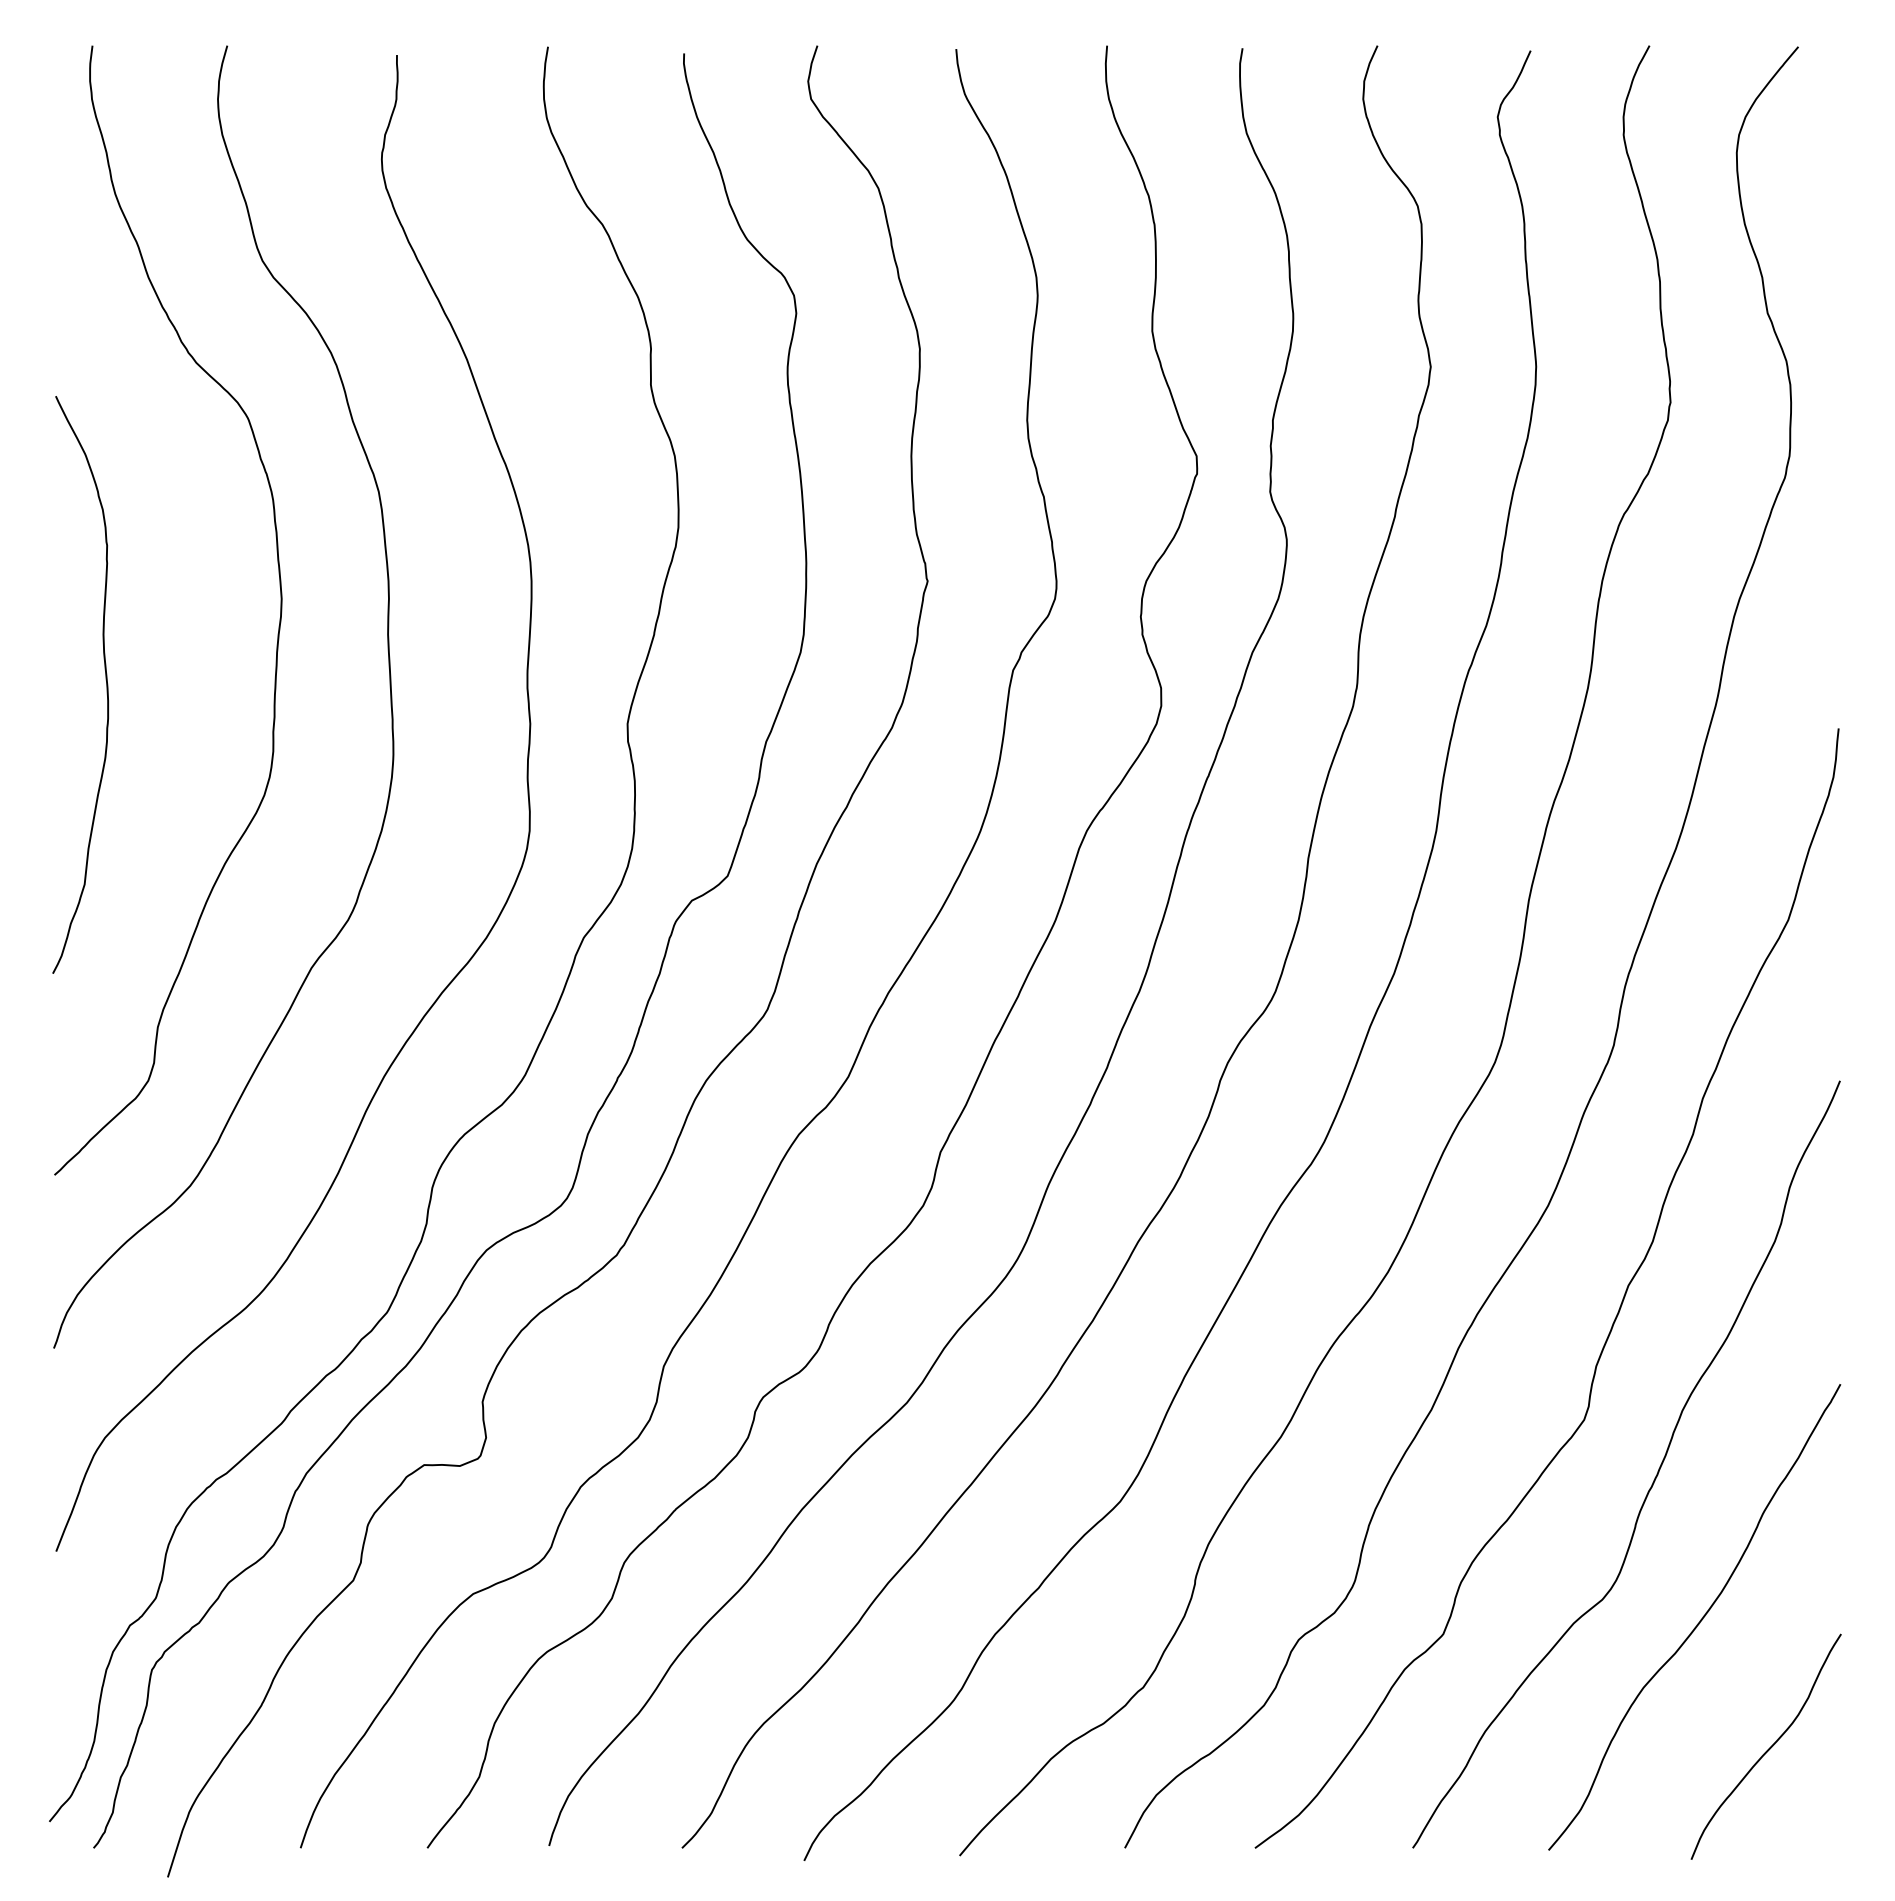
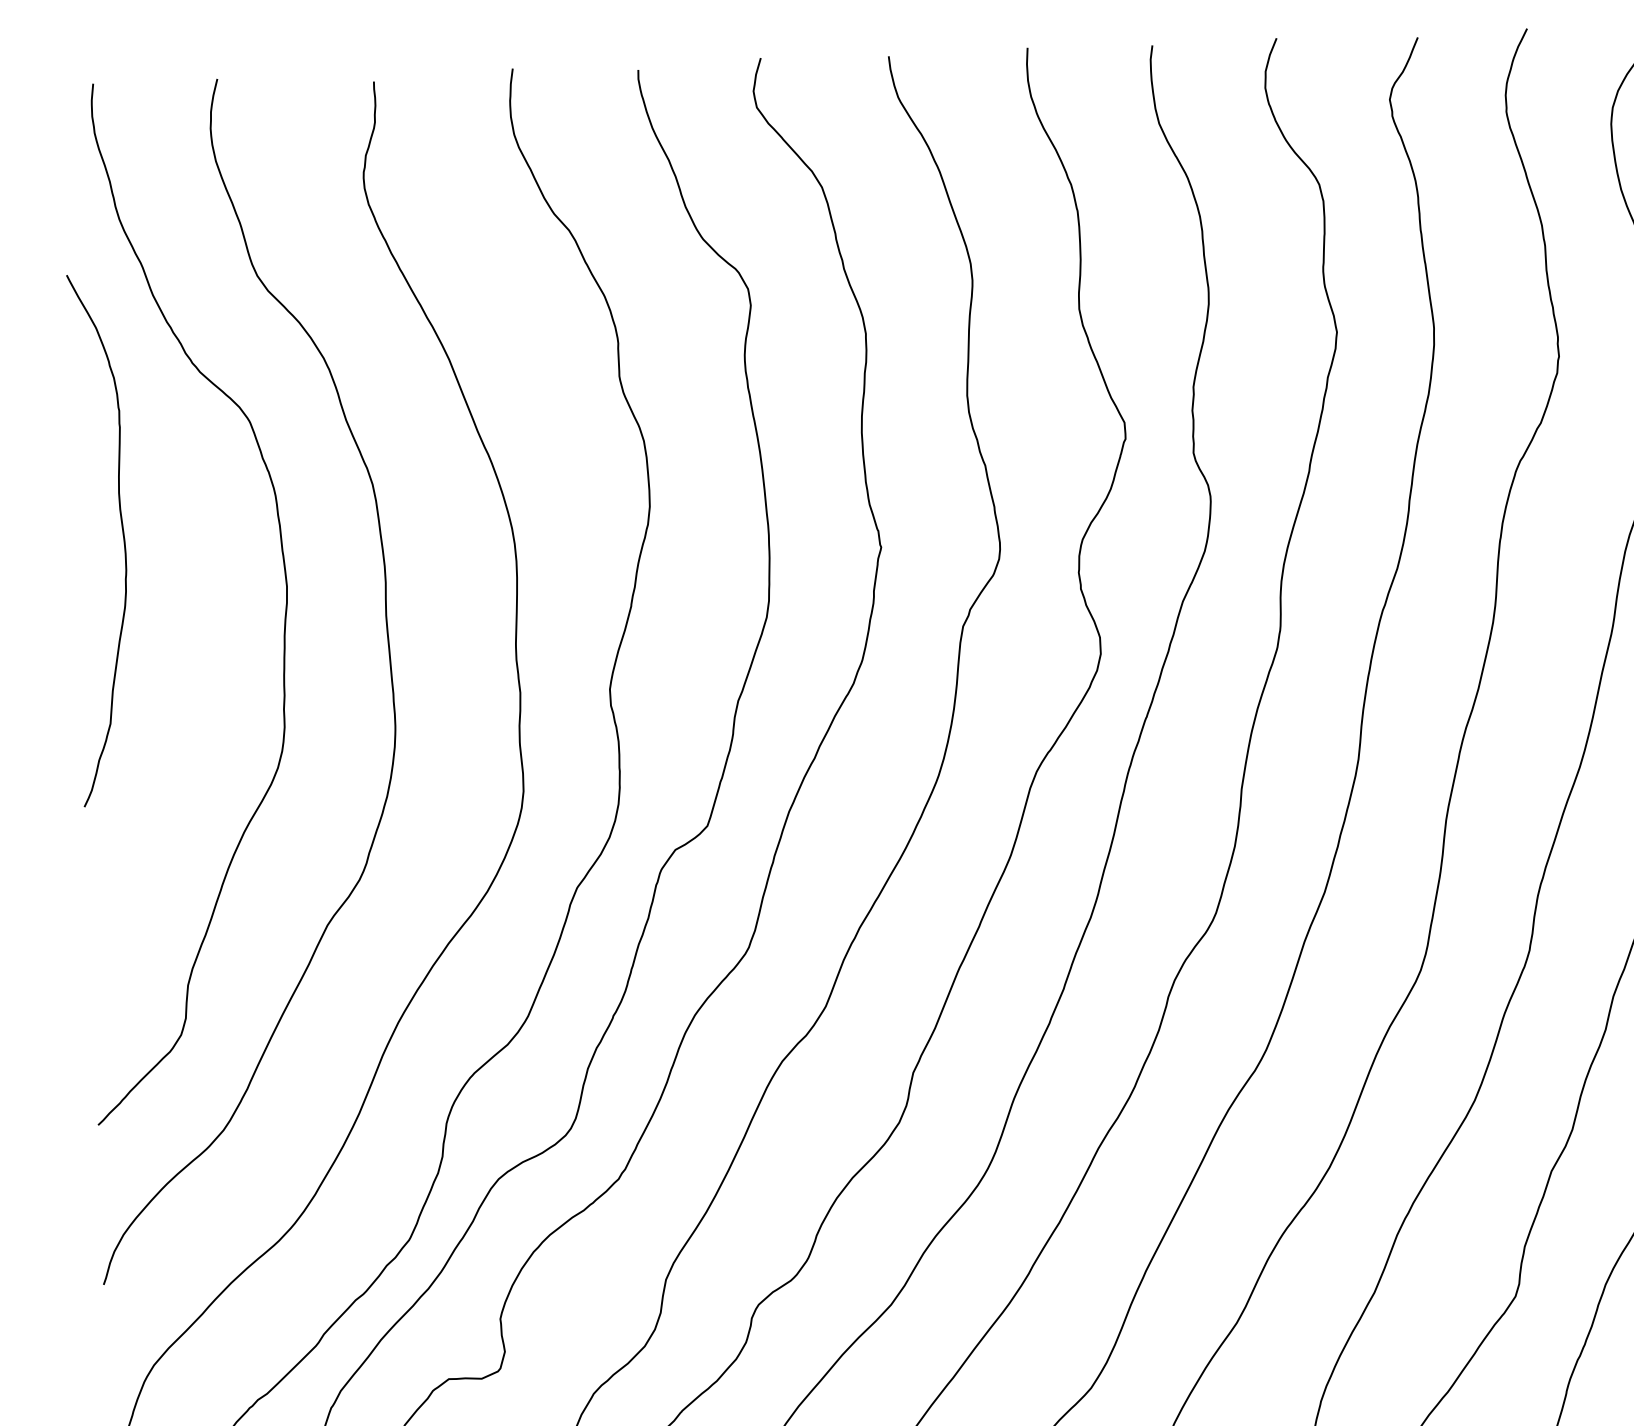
curve: (105, 680) -> (122, 535), moved

